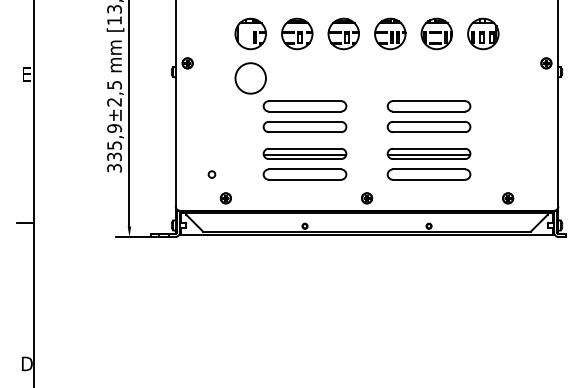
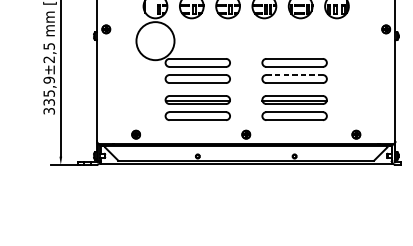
circle: (250, 78) -> (155, 41), size x1.6
line: (429, 121) -> (294, 74), solid -> dashed
circle: (211, 174) -> (124, 116), removed

